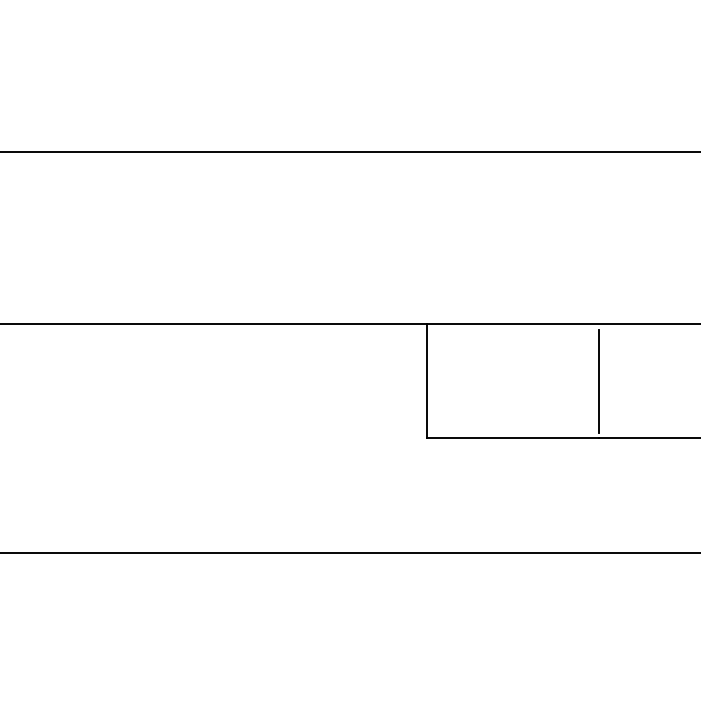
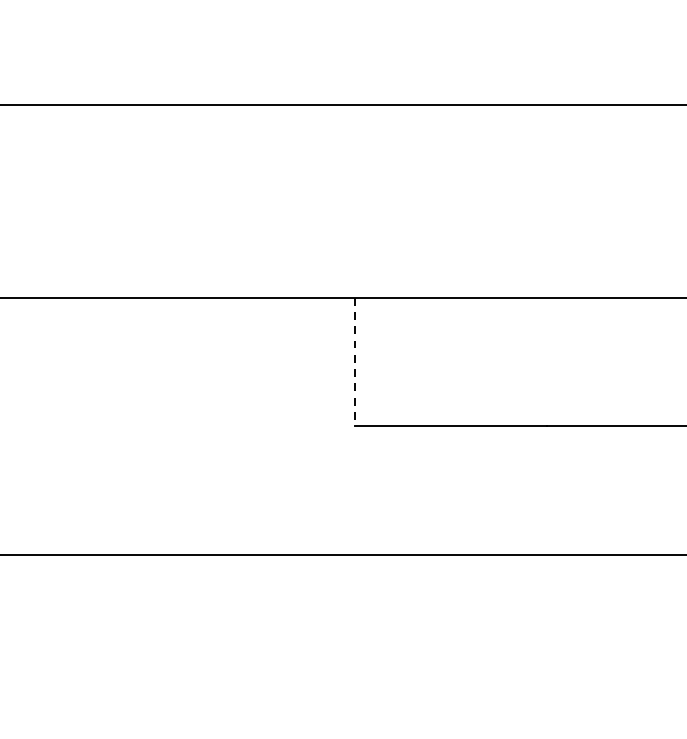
line: (599, 380) -> (547, 361), removed
line: (427, 381) -> (355, 362), solid -> dashed

